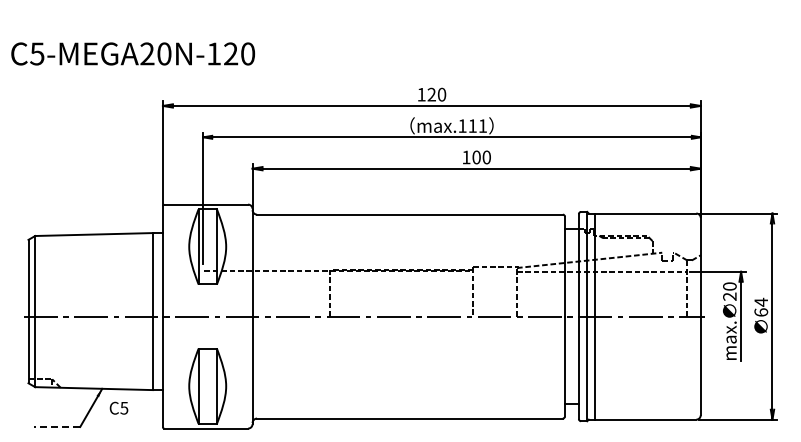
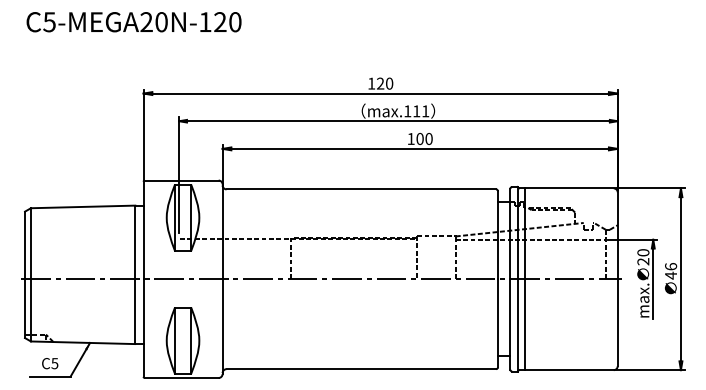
text: (132, 53) -> (133, 21), moved
text: (761, 307) -> (671, 271), 64 -> 46
text: (118, 407) -> (49, 362), moved
line: (56, 426) -> (49, 376), dashed -> solid

